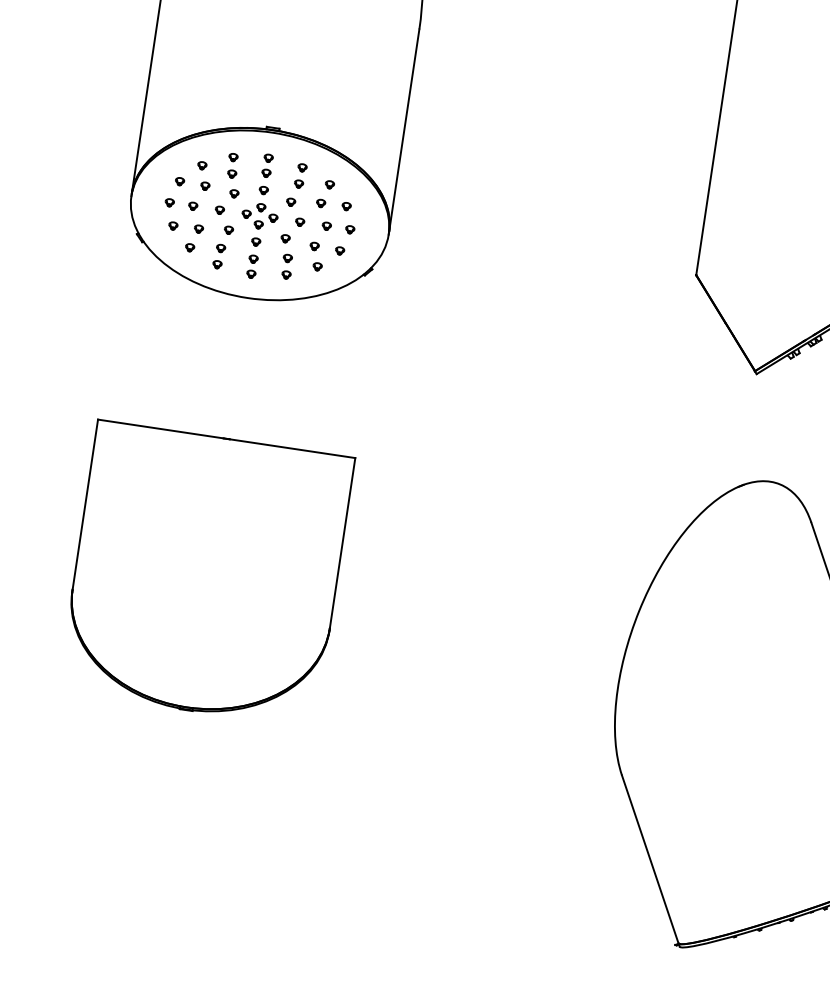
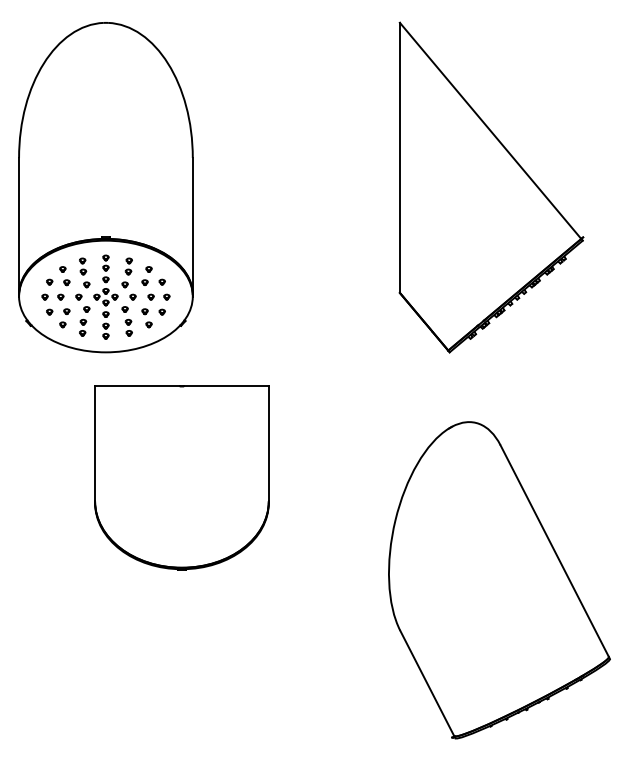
part: (205, 573) -> (181, 477), moved

